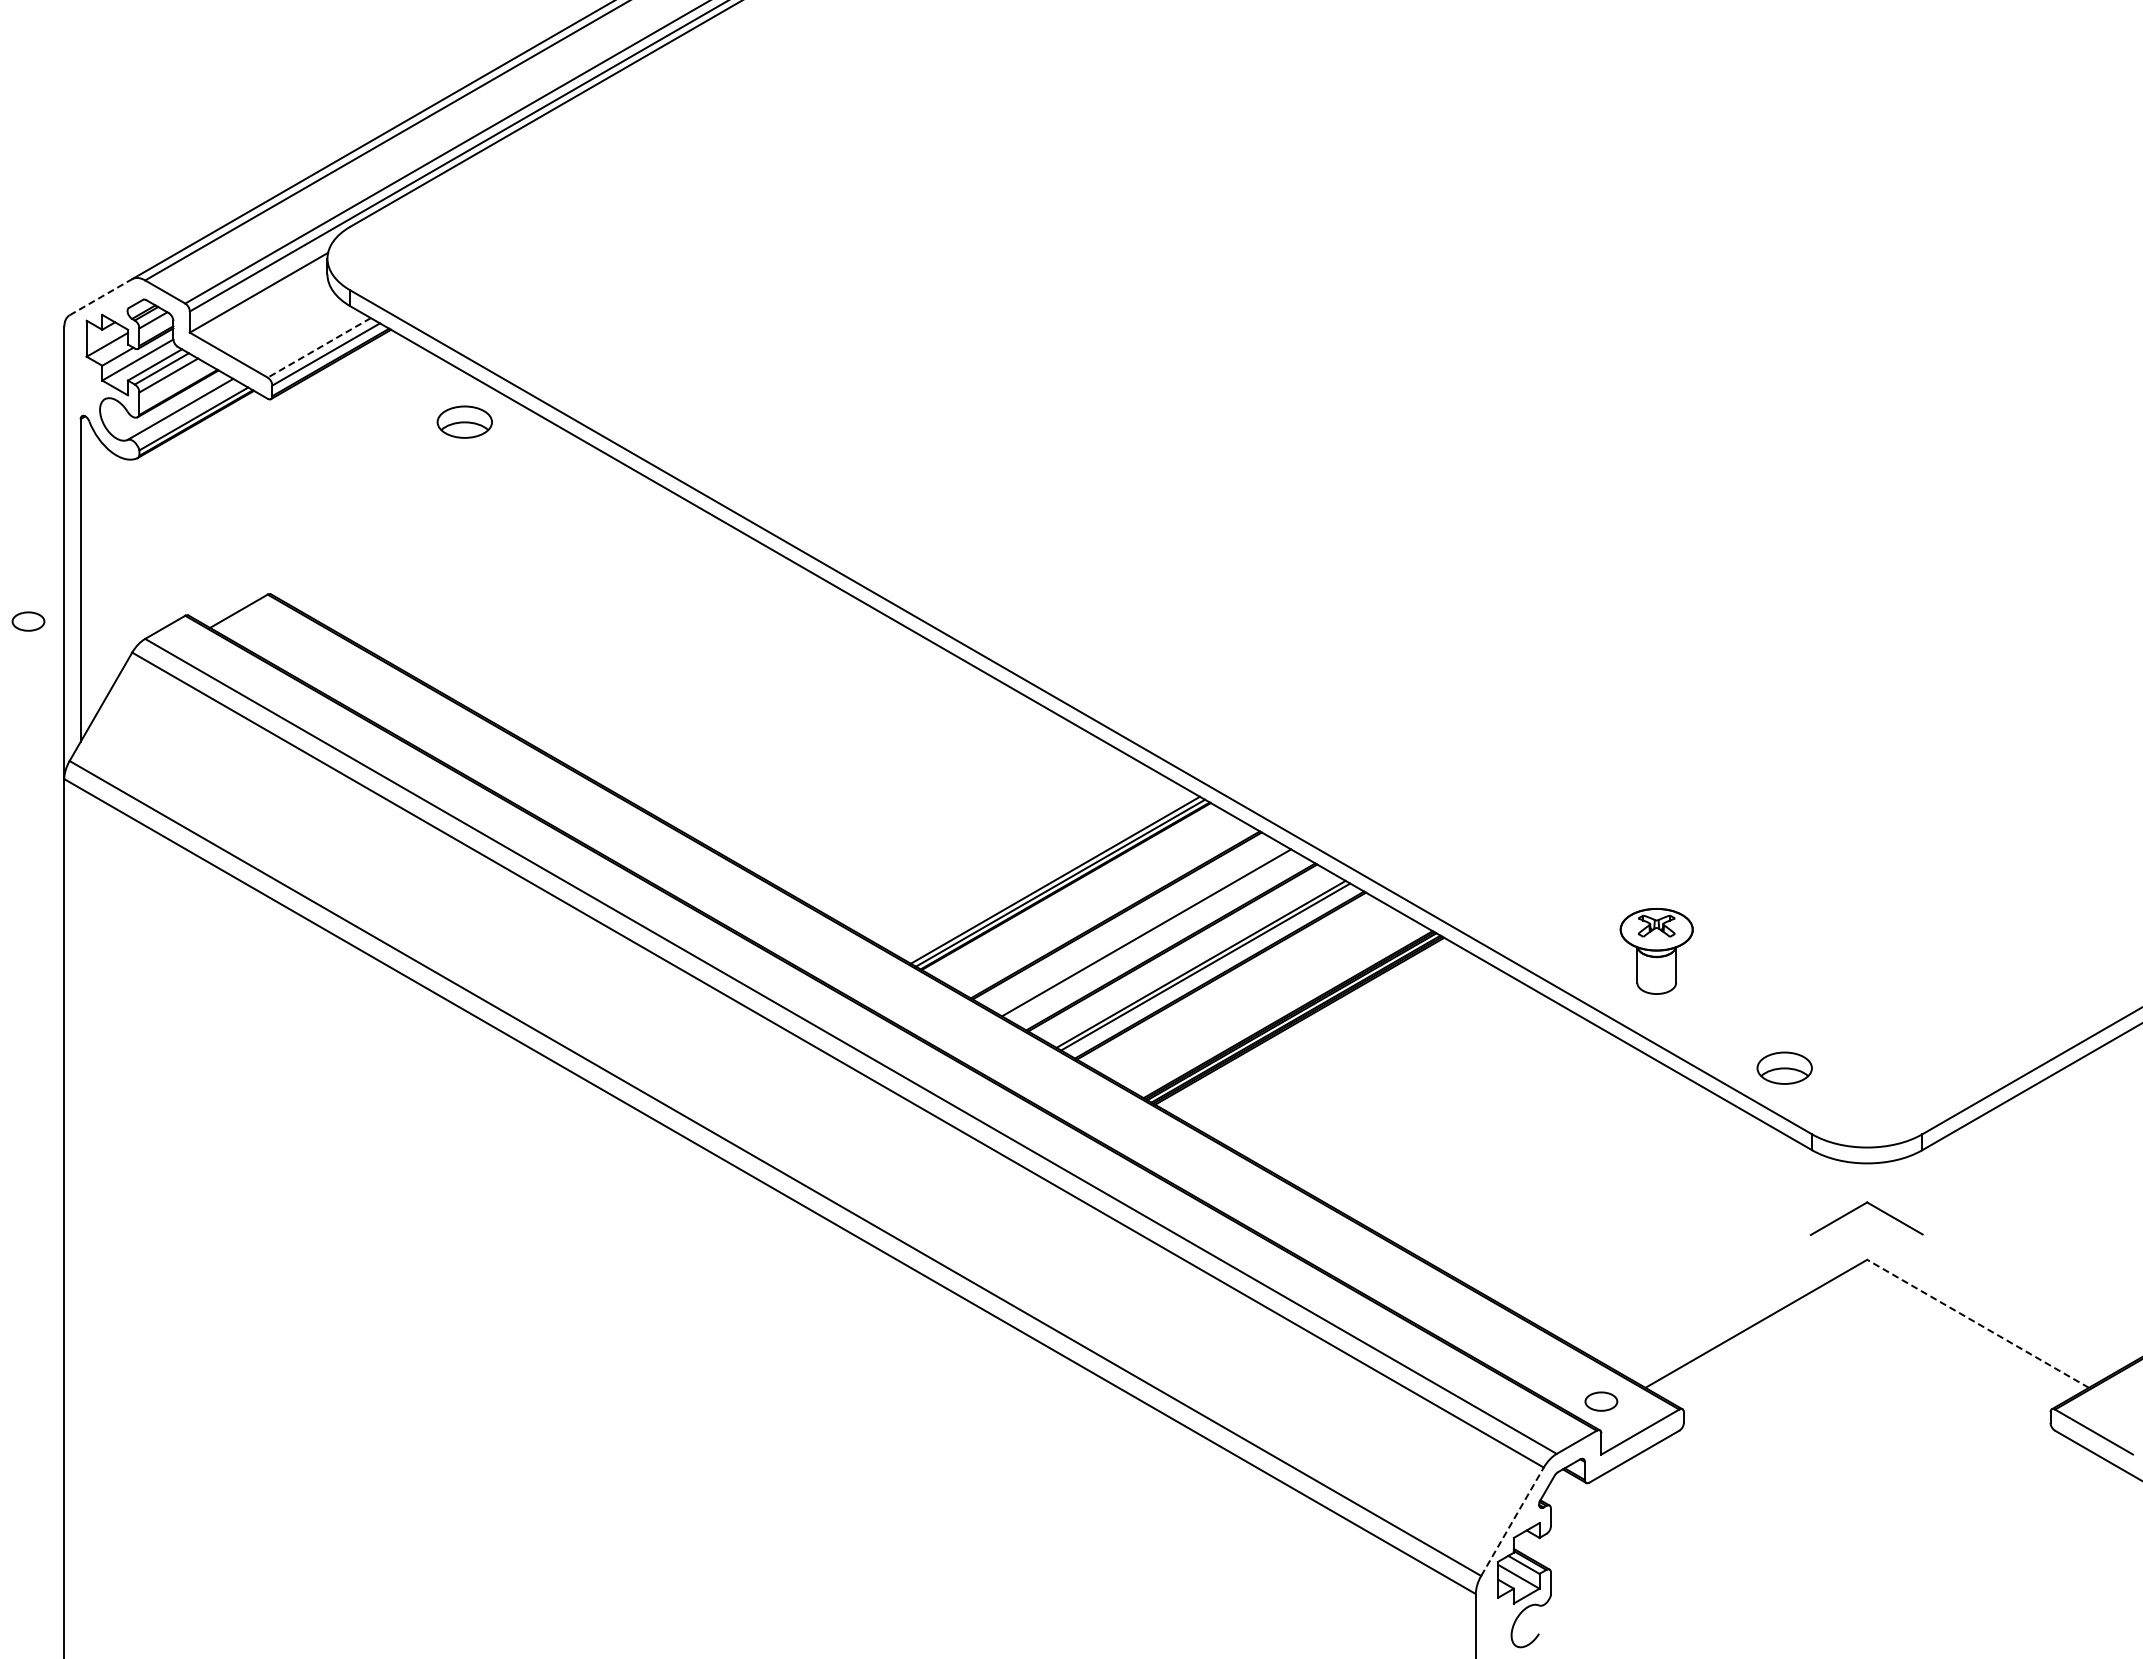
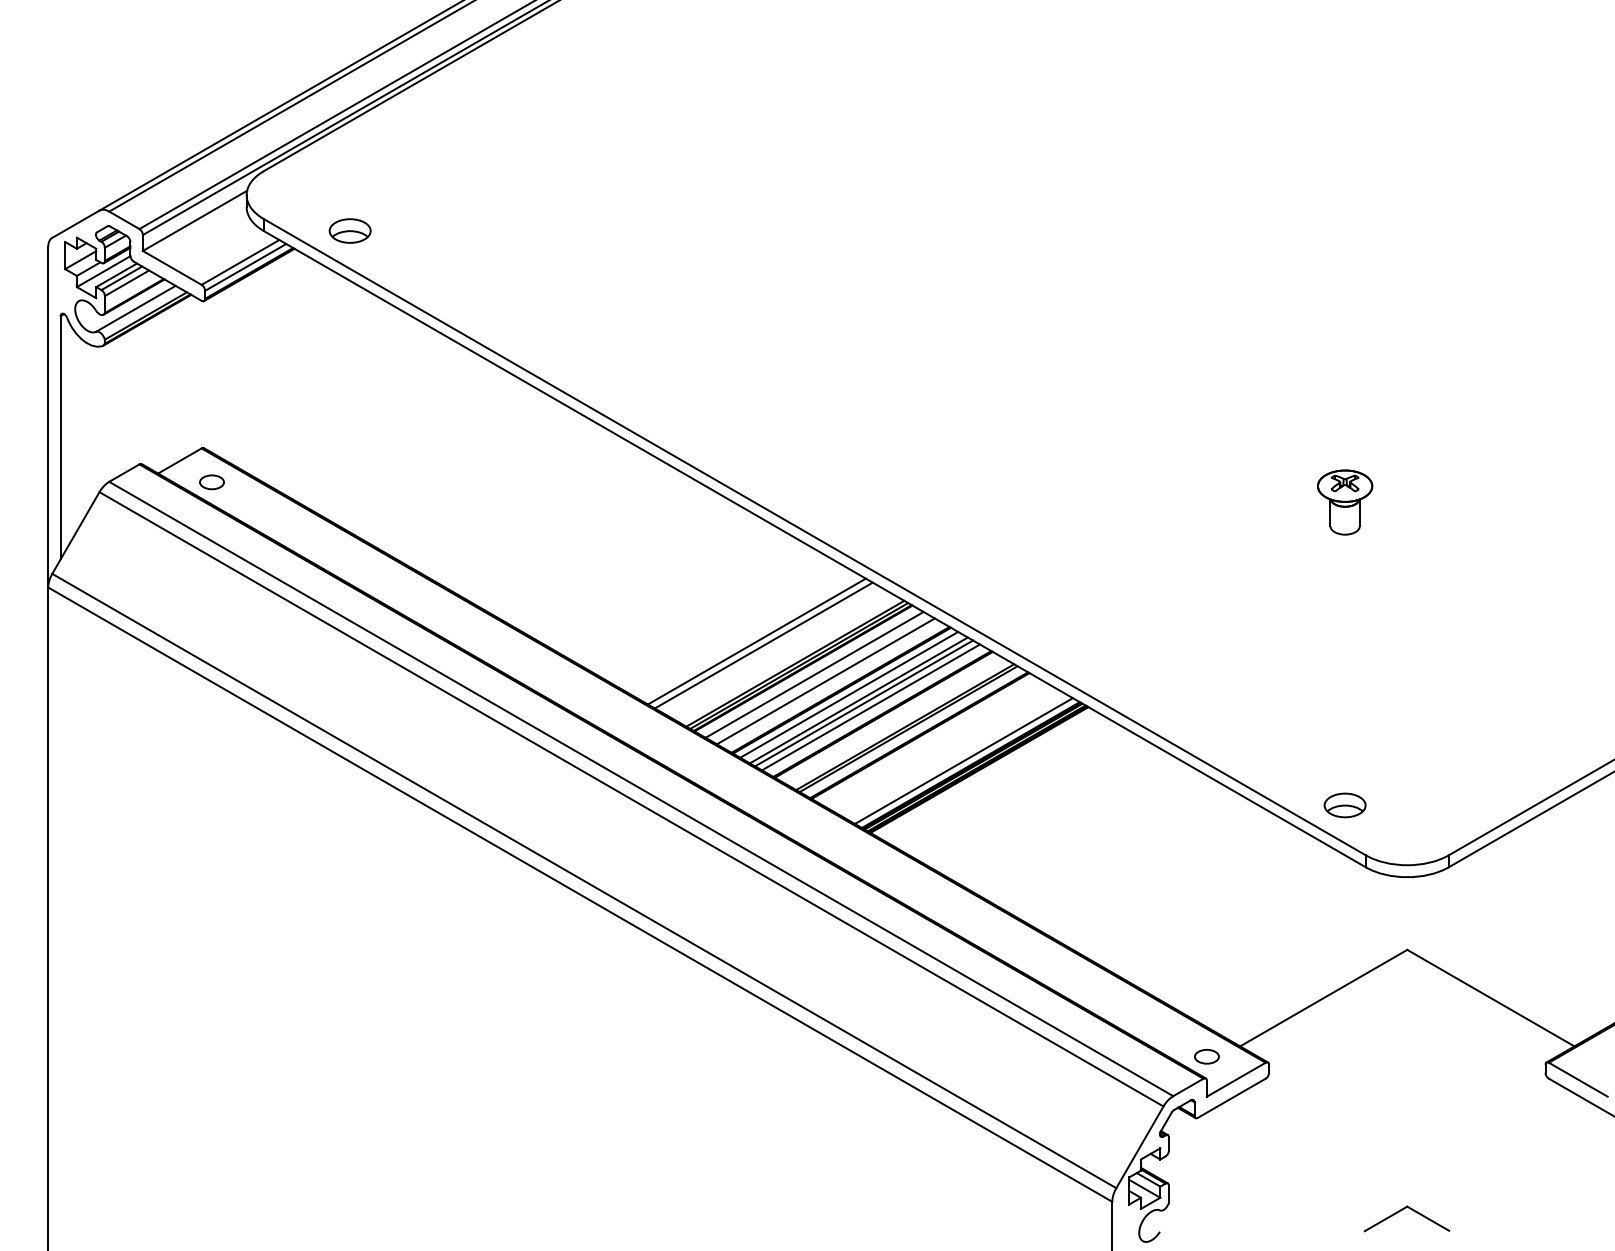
line: (101, 296) -> (76, 223), dashed -> solid
line: (319, 347) -> (240, 262), dashed -> solid
part: (464, 421) -> (349, 230), moved
part: (28, 621) -> (211, 482), moved
line: (1003, 850) -> (756, 641), added
line: (1013, 855) -> (763, 645), added
line: (1080, 894) -> (814, 674), added
line: (1095, 903) -> (825, 681), added
line: (1126, 921) -> (848, 694), added
line: (1139, 928) -> (858, 700), added
line: (1155, 937) -> (870, 706), added
part: (1656, 951) -> (1344, 502), moved
line: (1278, 1008) -> (963, 760), added
part: (1860, 1207) -> (1402, 1210), moved
line: (1977, 1323) -> (1490, 997), dashed -> solid
line: (1512, 1521) -> (1139, 1147), dashed -> solid

